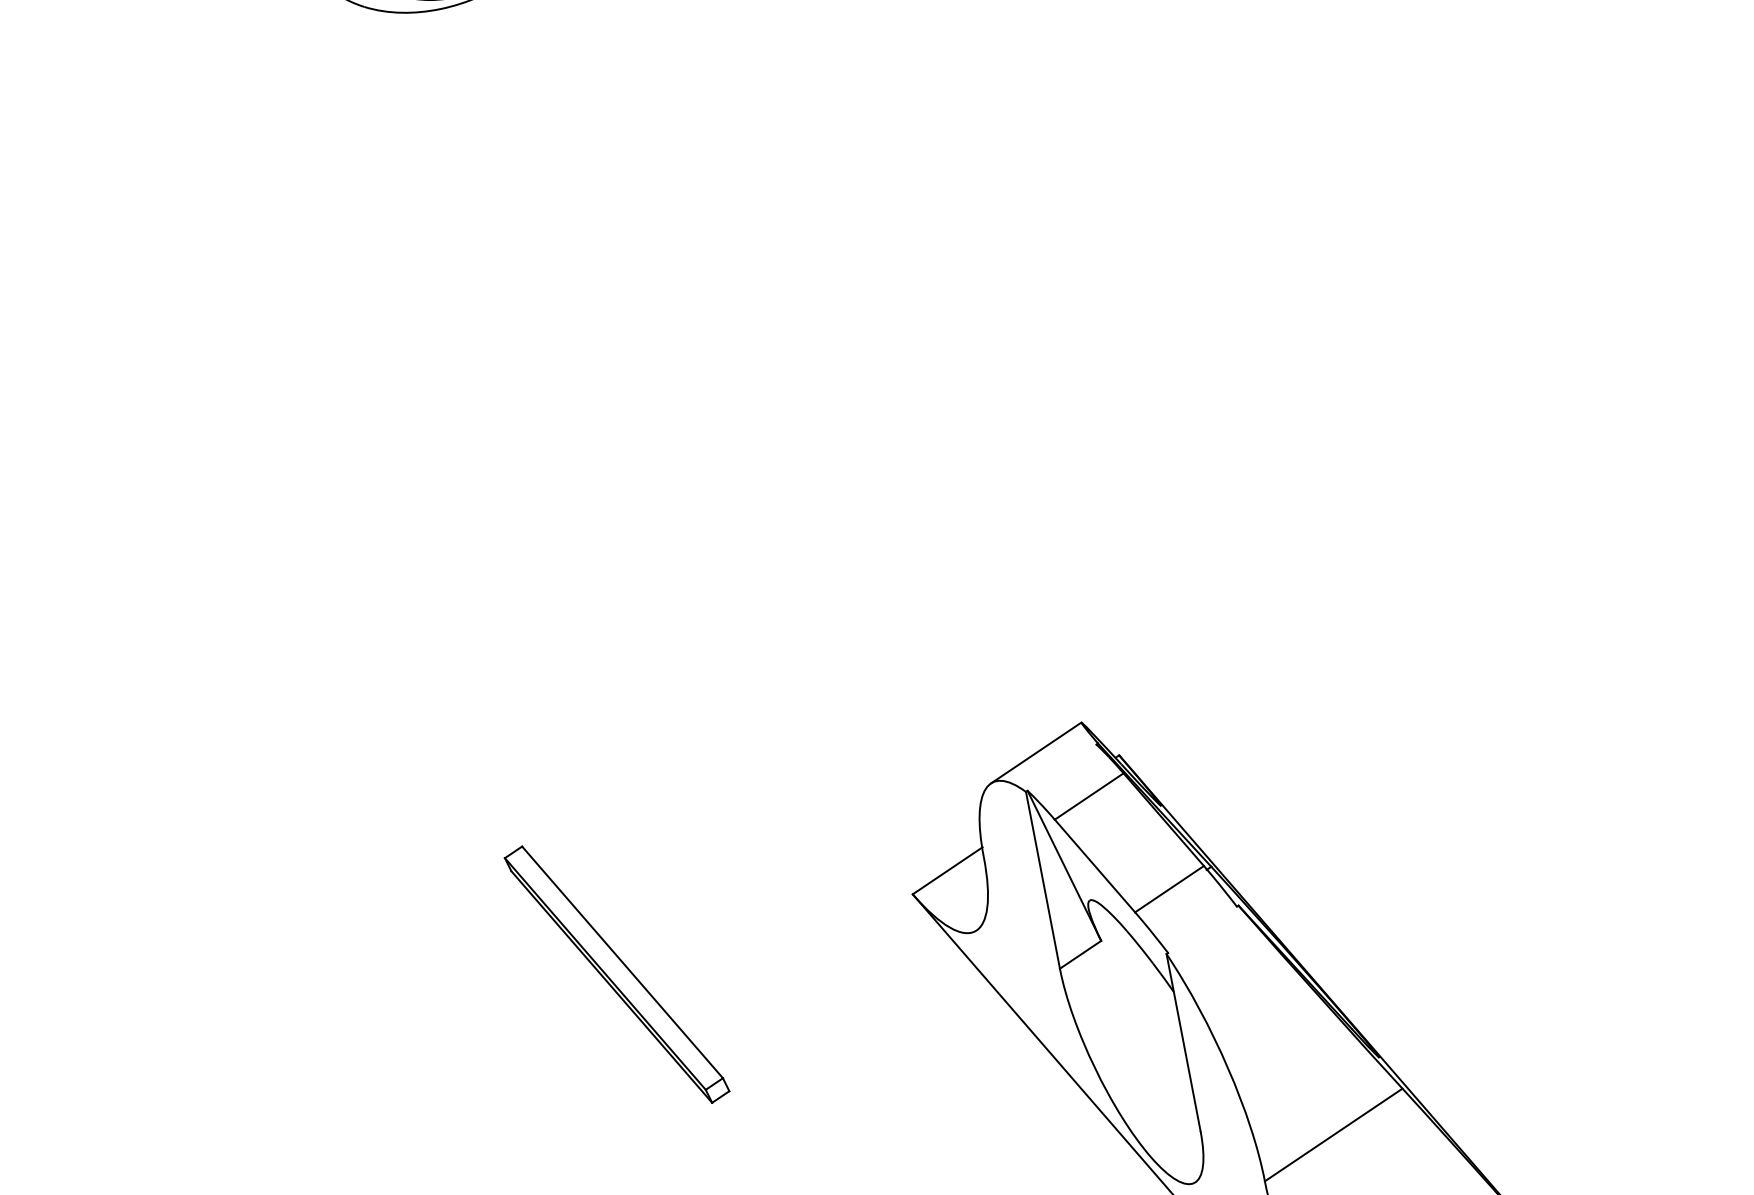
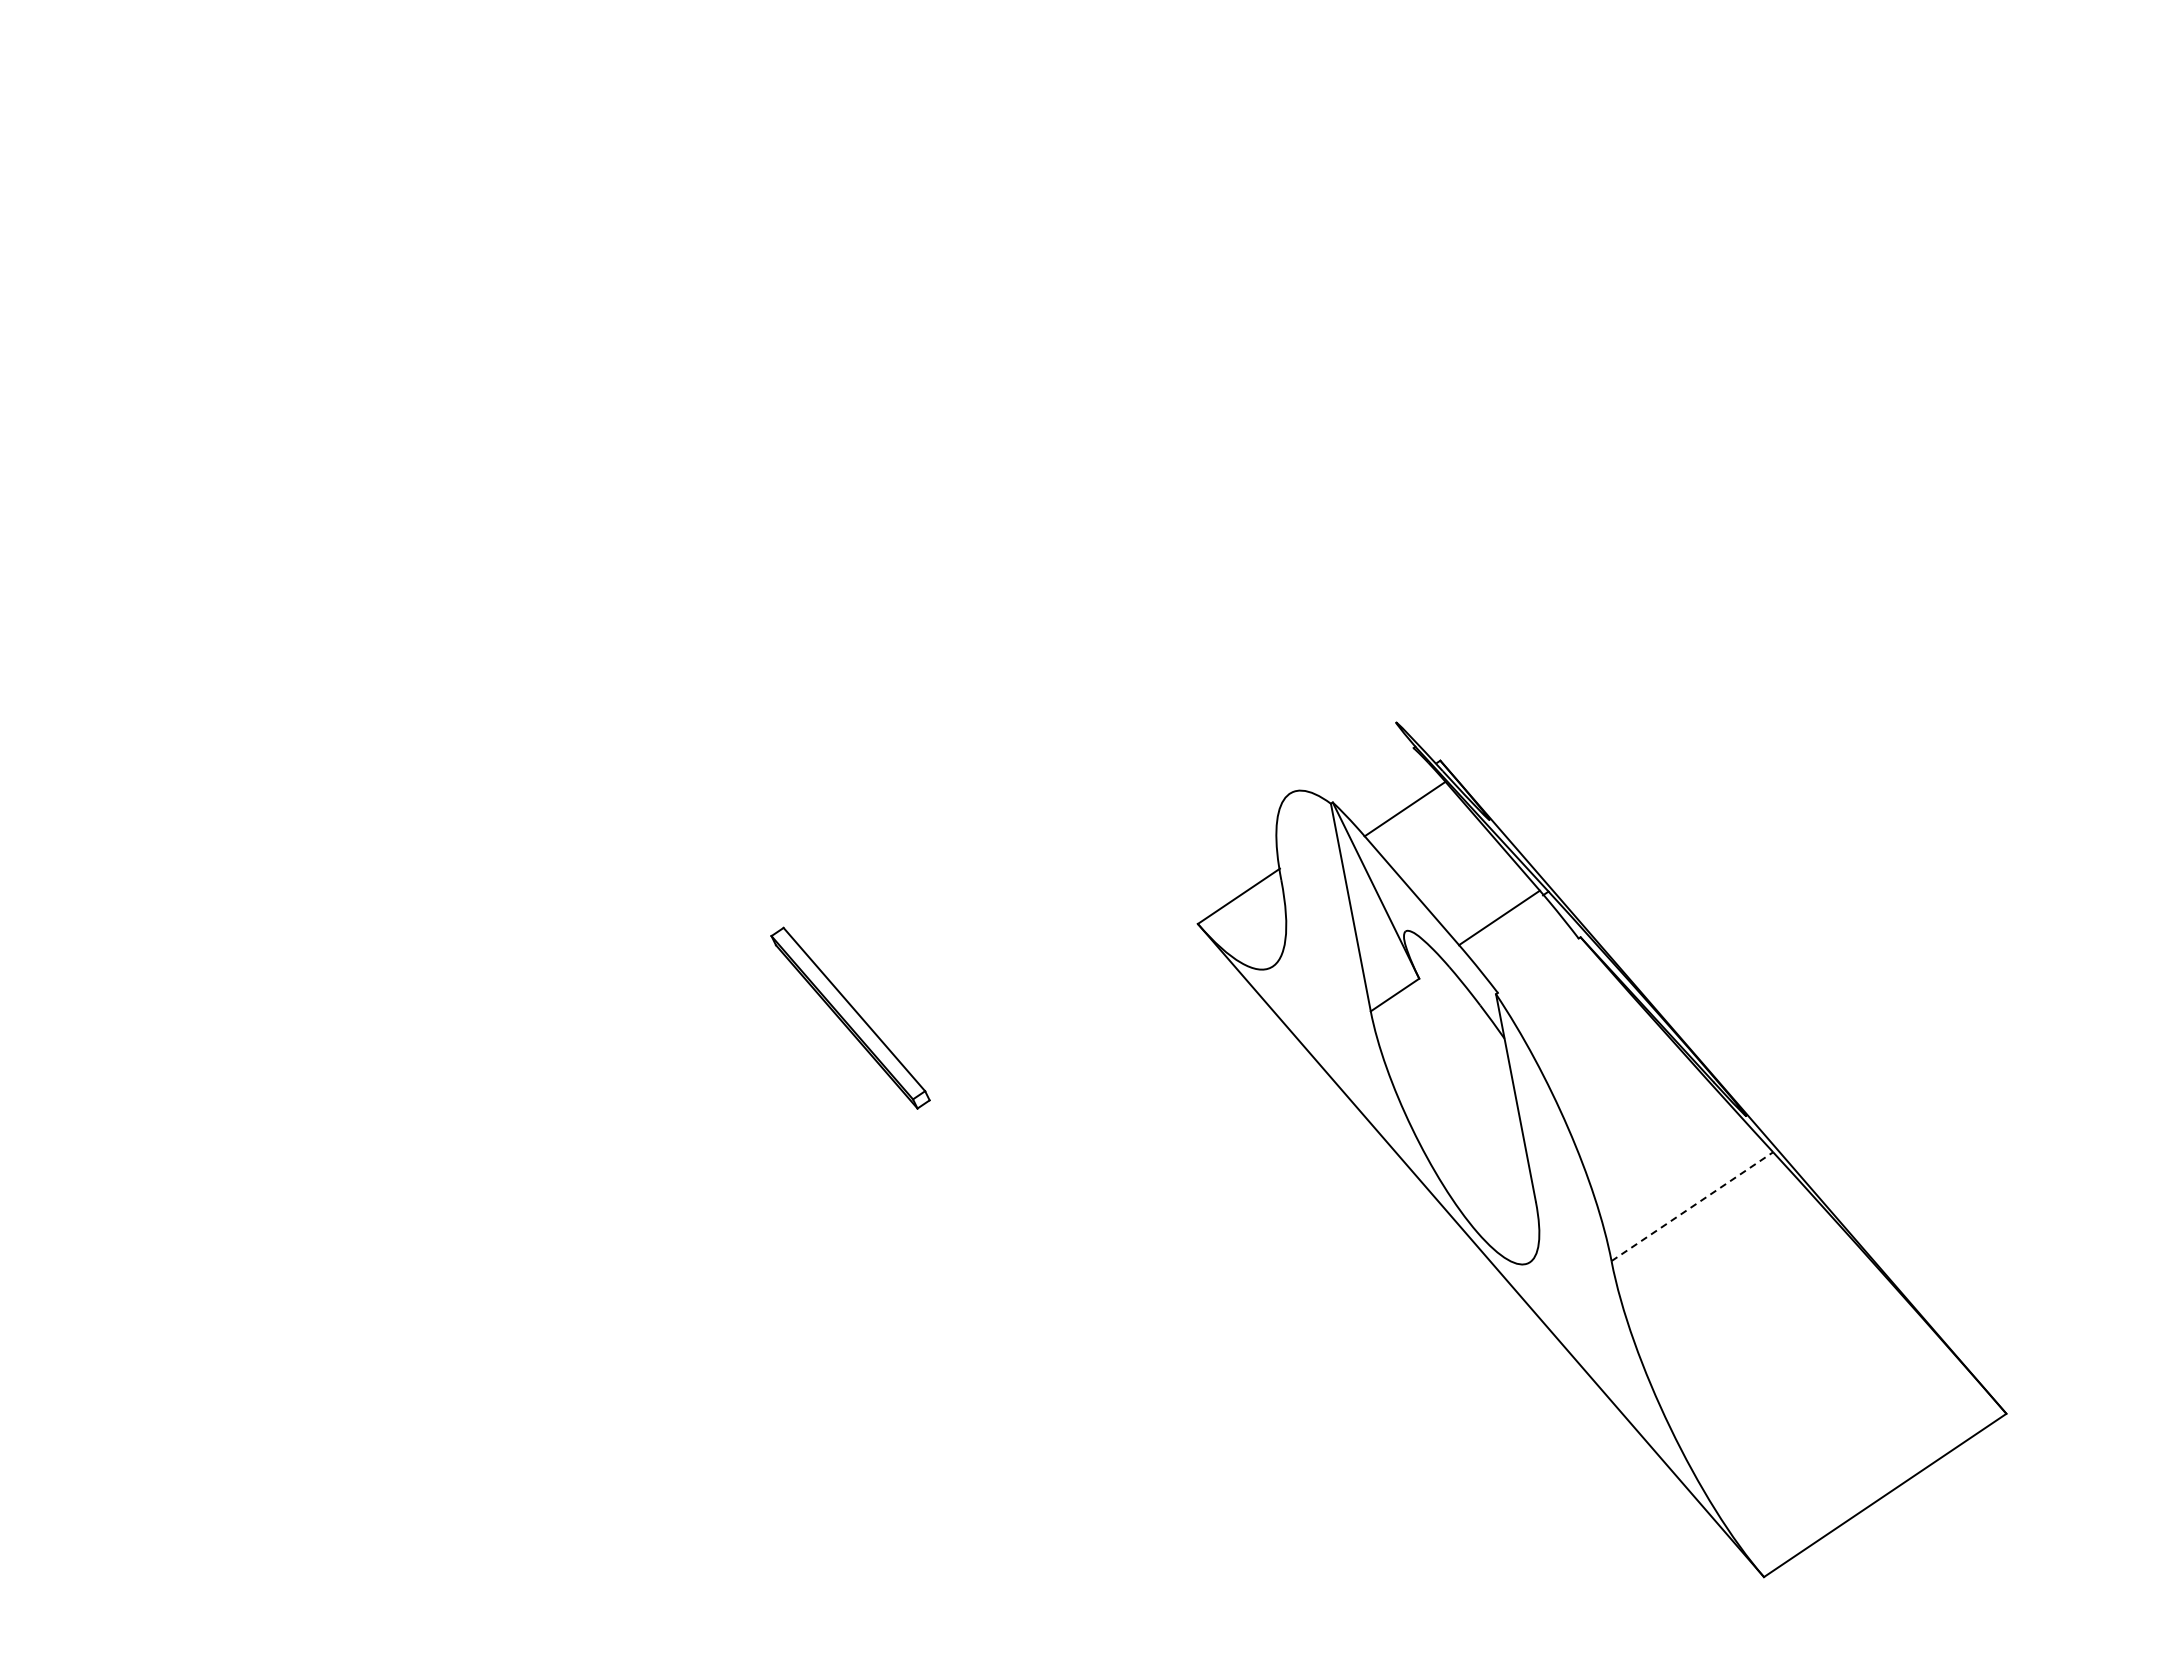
line: (1035, 752) -> (1342, 757), removed
part: (617, 973) -> (850, 1017), size x0.6
line: (1333, 1134) -> (1692, 1206), solid -> dashed

